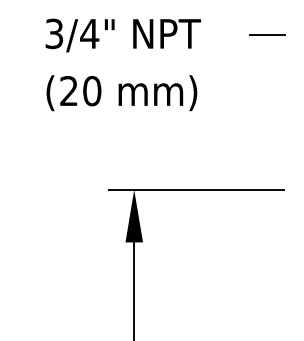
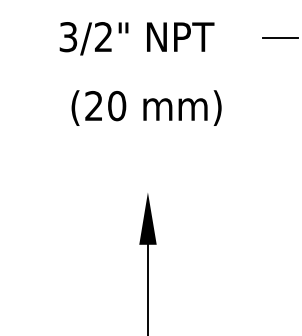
text: (89, 33) -> (103, 36), 3/4" -> 3/2"
text: (121, 93) -> (146, 108), moved
line: (195, 189) -> (208, 192), removed

